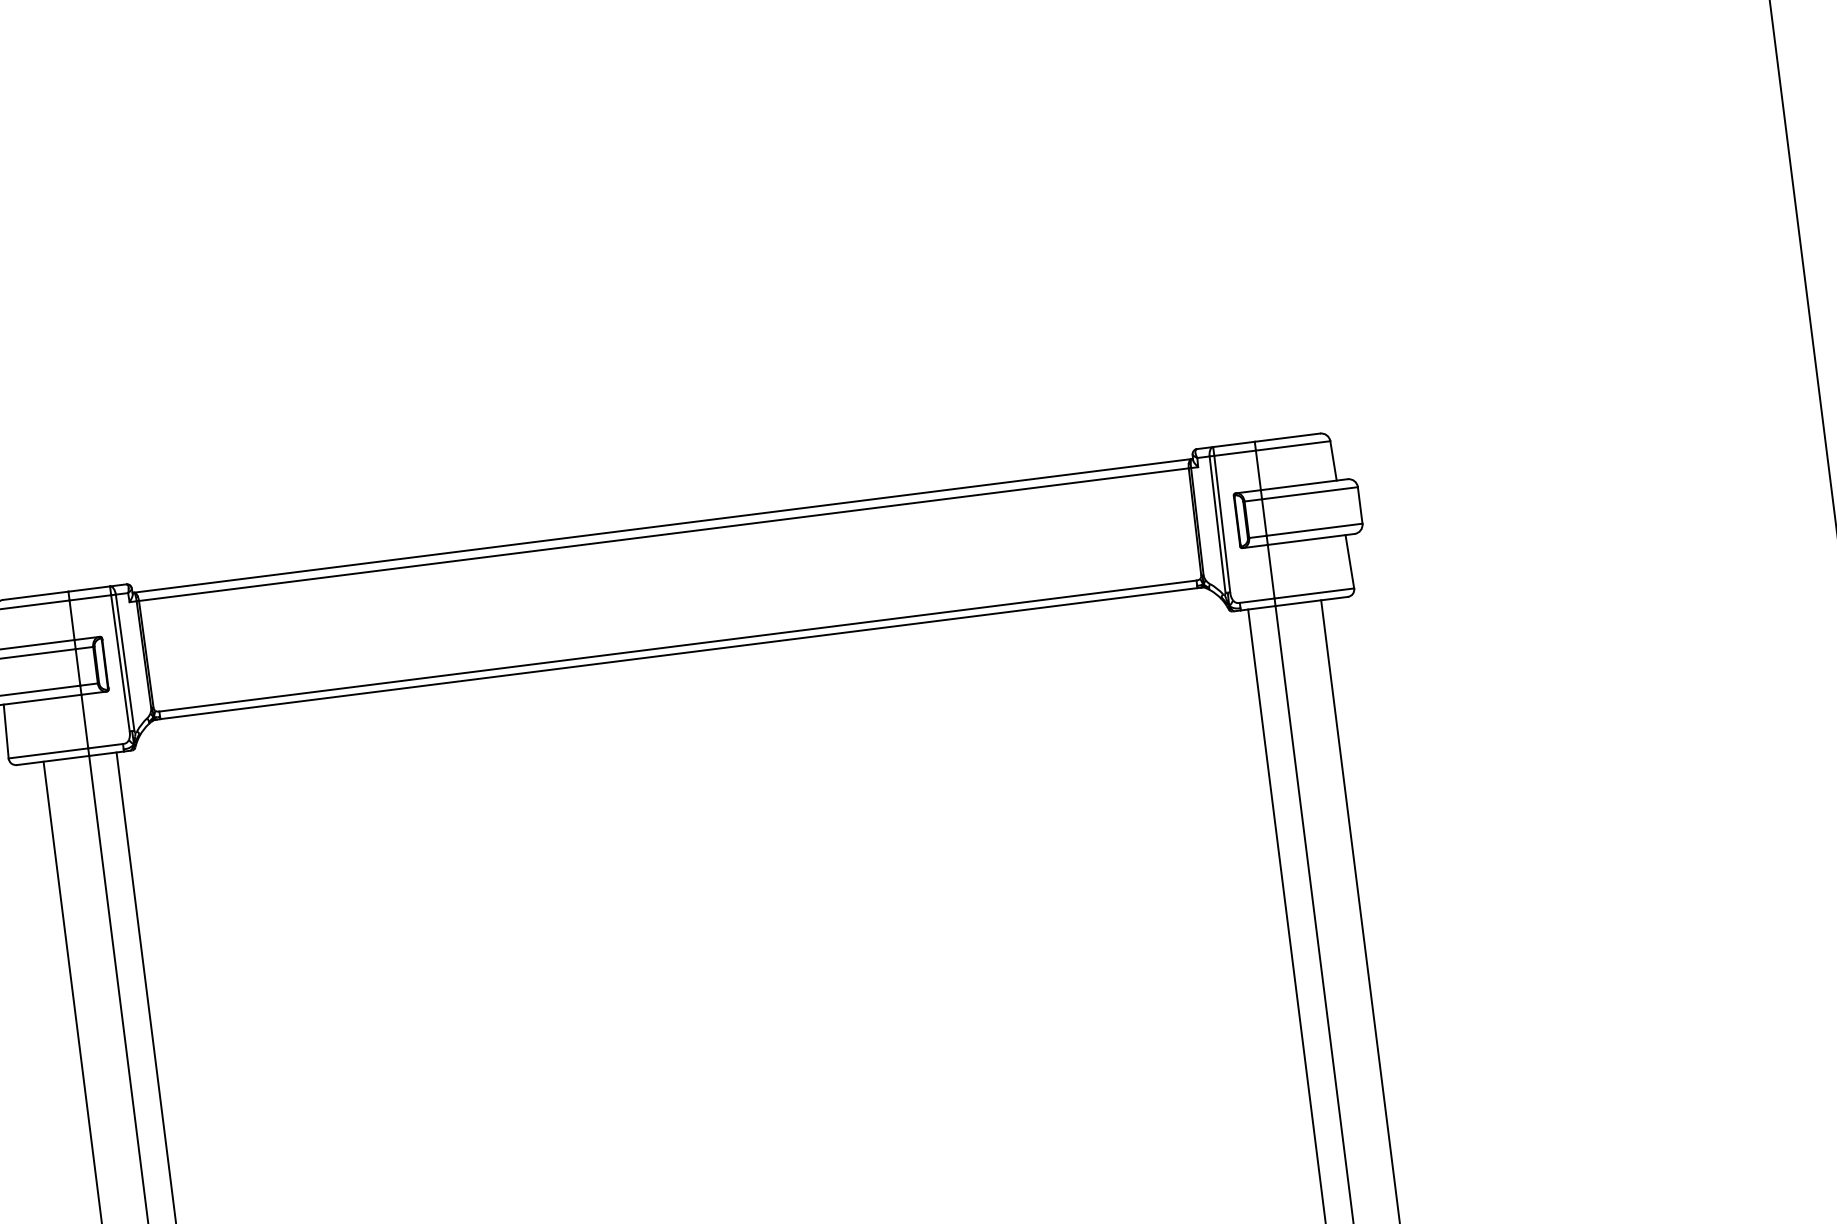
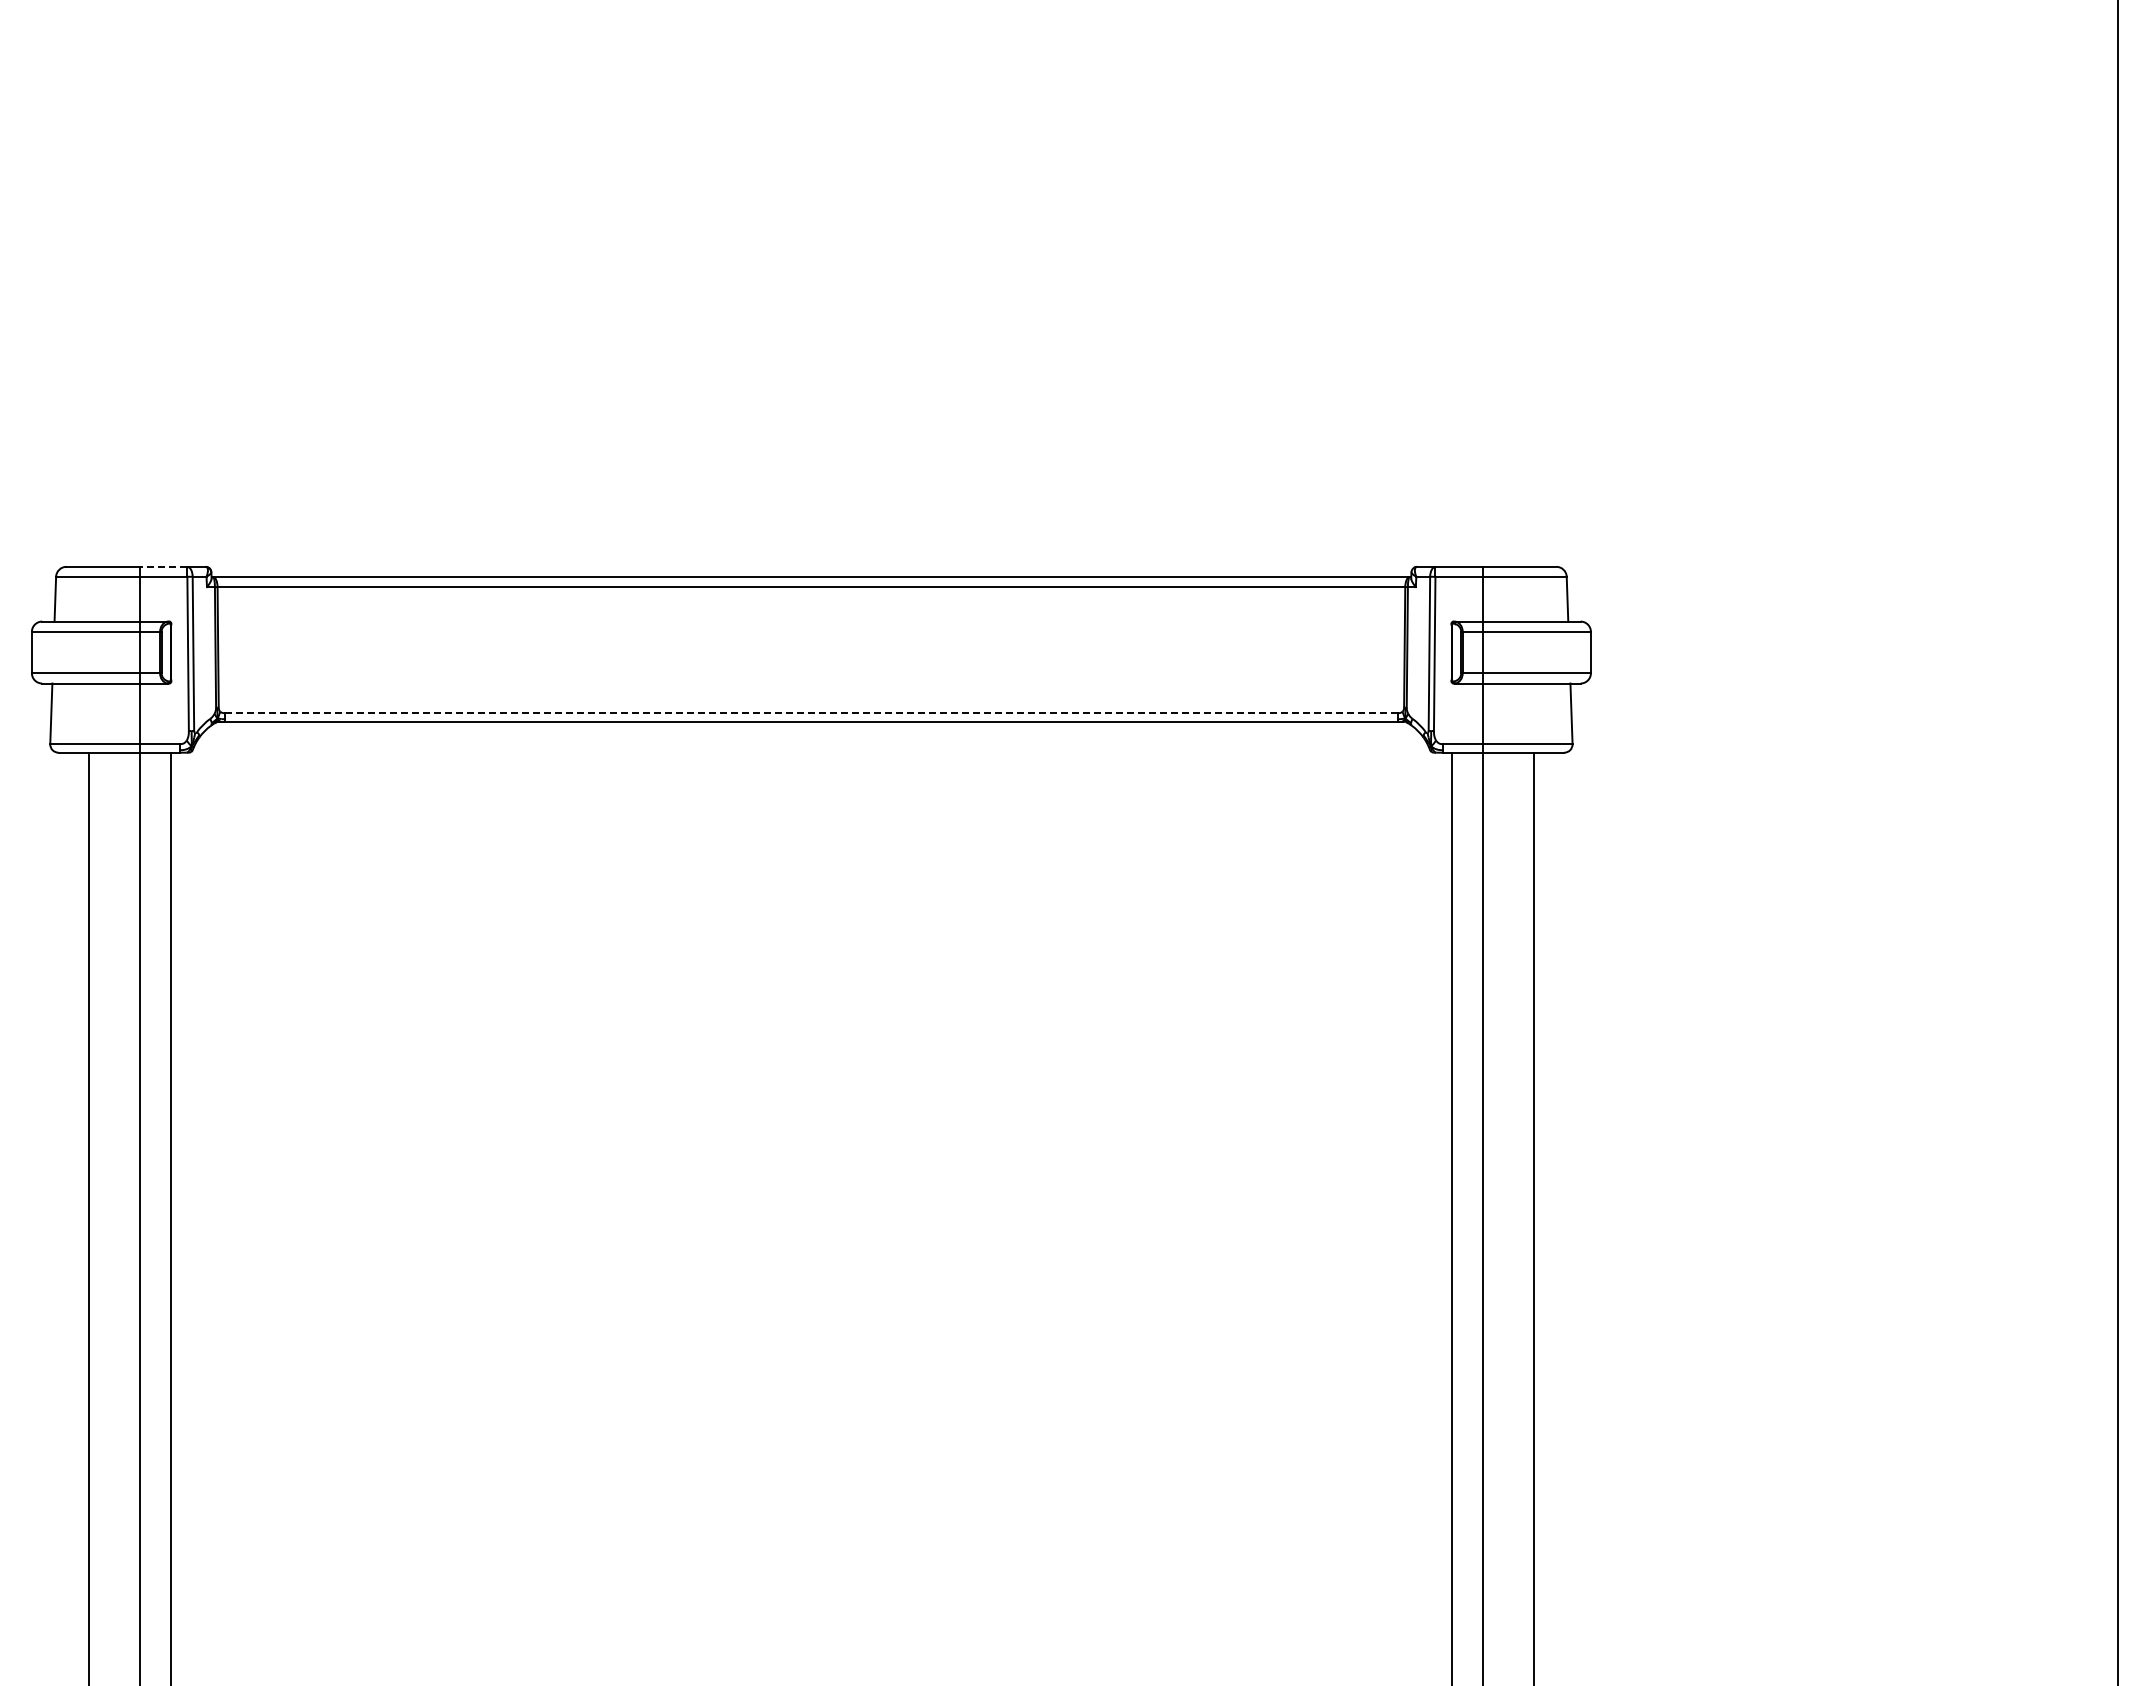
line: (88, 588) -> (163, 566), solid -> dashed
line: (678, 646) -> (811, 713), solid -> dashed

